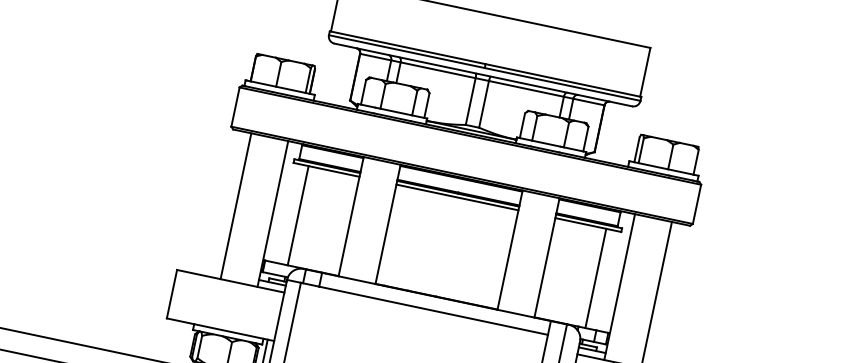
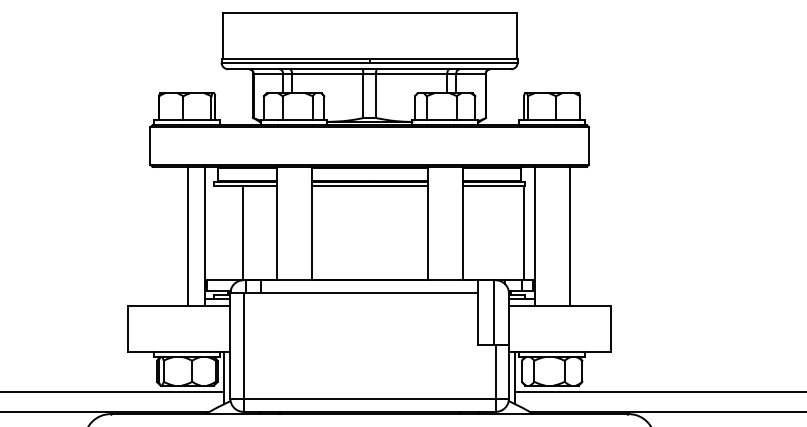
line: (235, 205) -> (187, 235), moved
line: (298, 215) -> (243, 232), moved
line: (596, 278) -> (524, 232), moved

